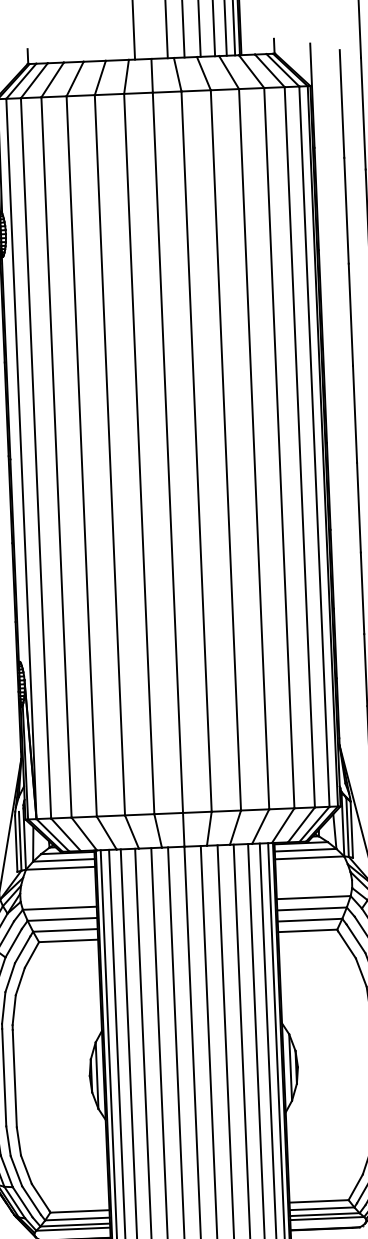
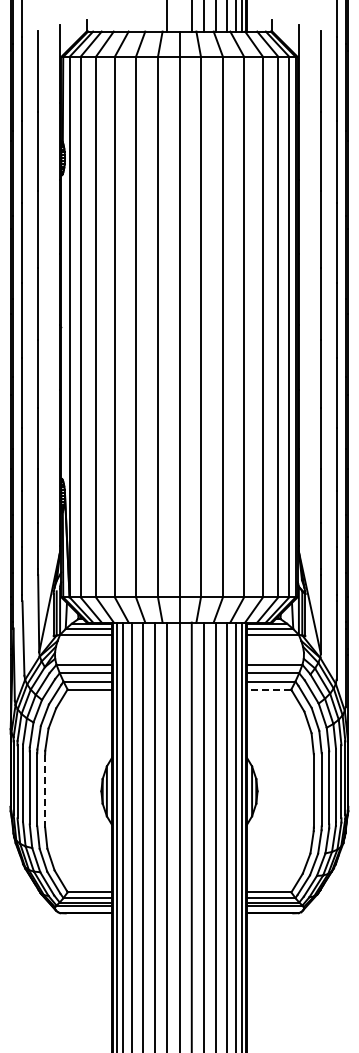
line: (306, 930) -> (268, 689), solid -> dashed
line: (15, 1079) -> (45, 791), solid -> dashed

